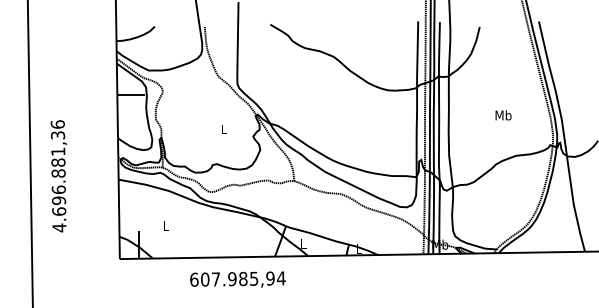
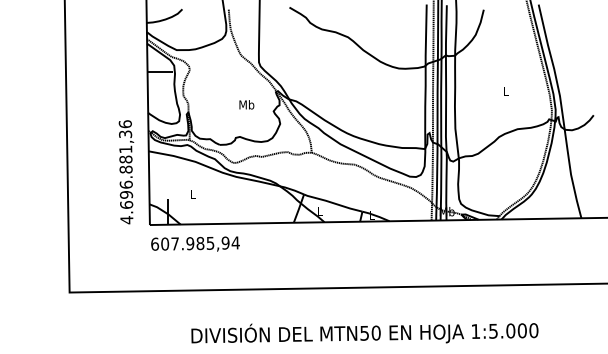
text: (503, 115) -> (505, 91), Mb -> L
text: (223, 129) -> (246, 104), L -> Mb
text: (59, 176) -> (126, 172), moved
text: (237, 278) -> (195, 243), moved

